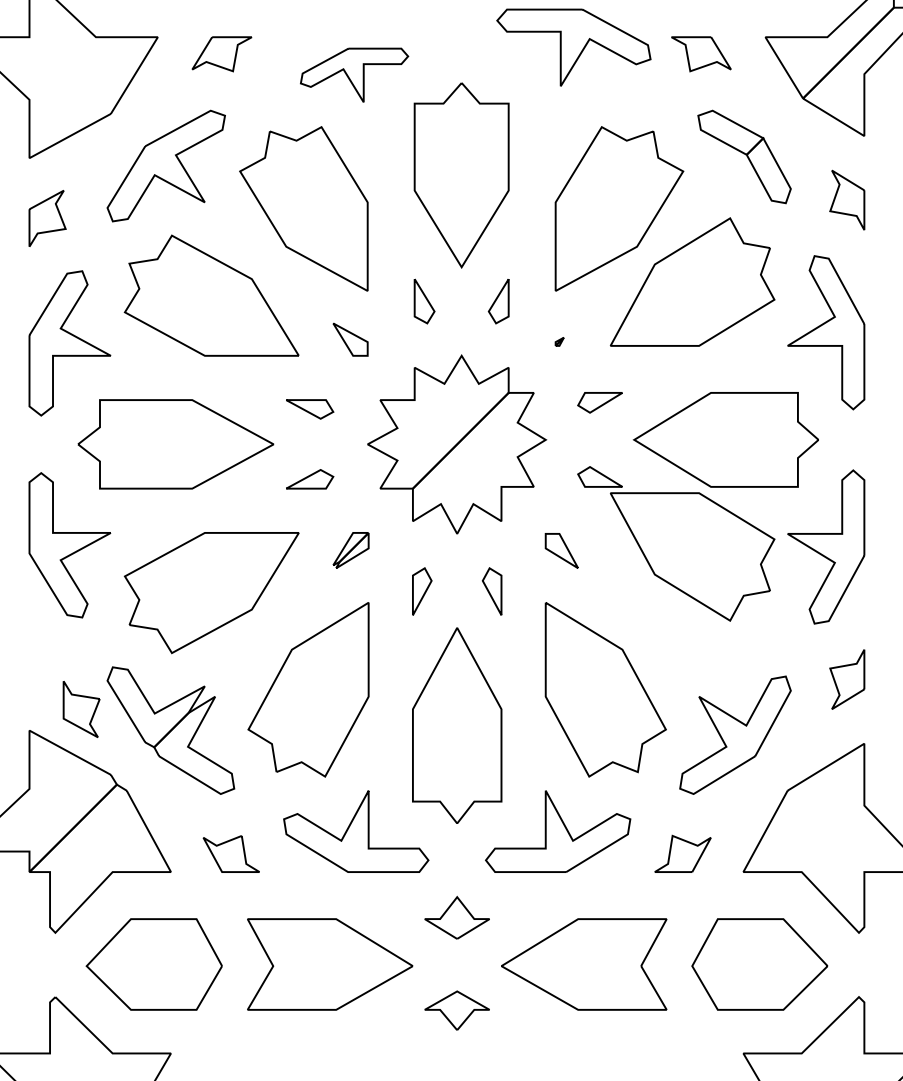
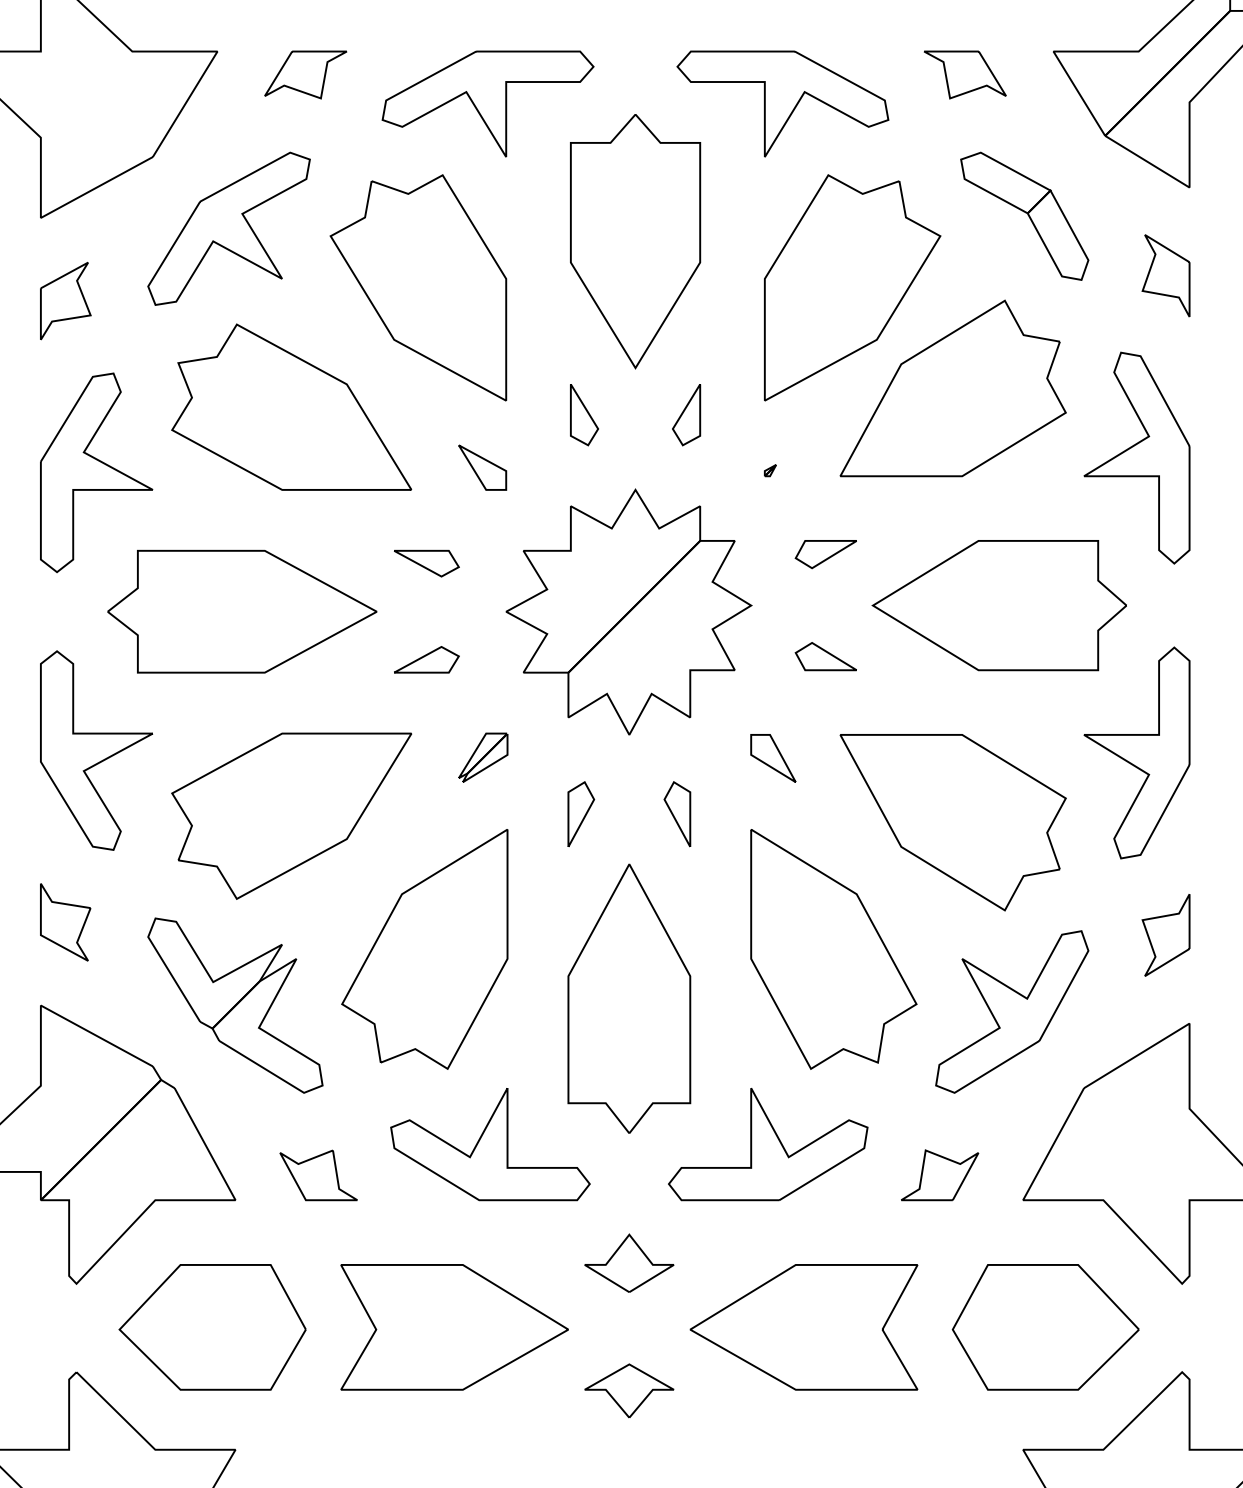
part: (573, 47) -> (782, 103), moved
part: (354, 74) -> (487, 103), size x1.43
part: (692, 556) -> (952, 822), moved
part: (81, 709) -> (65, 922), moved

